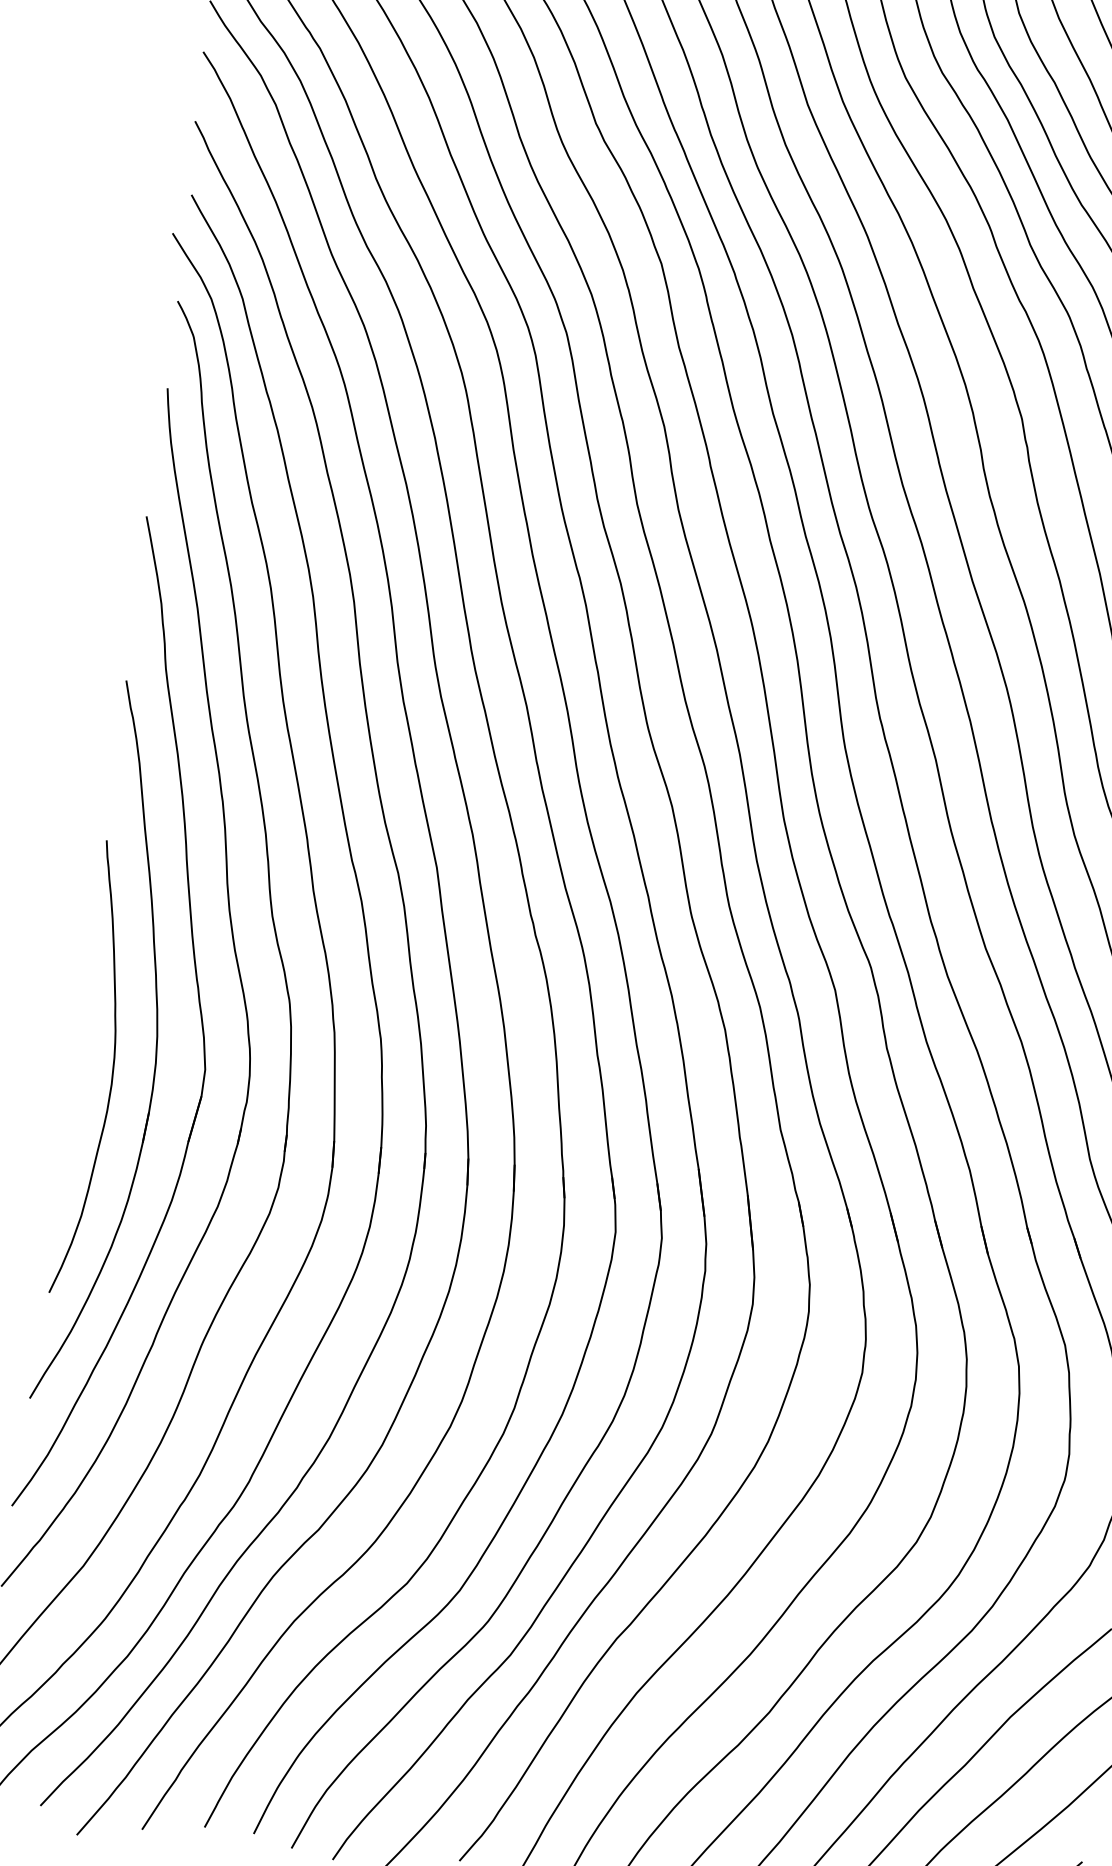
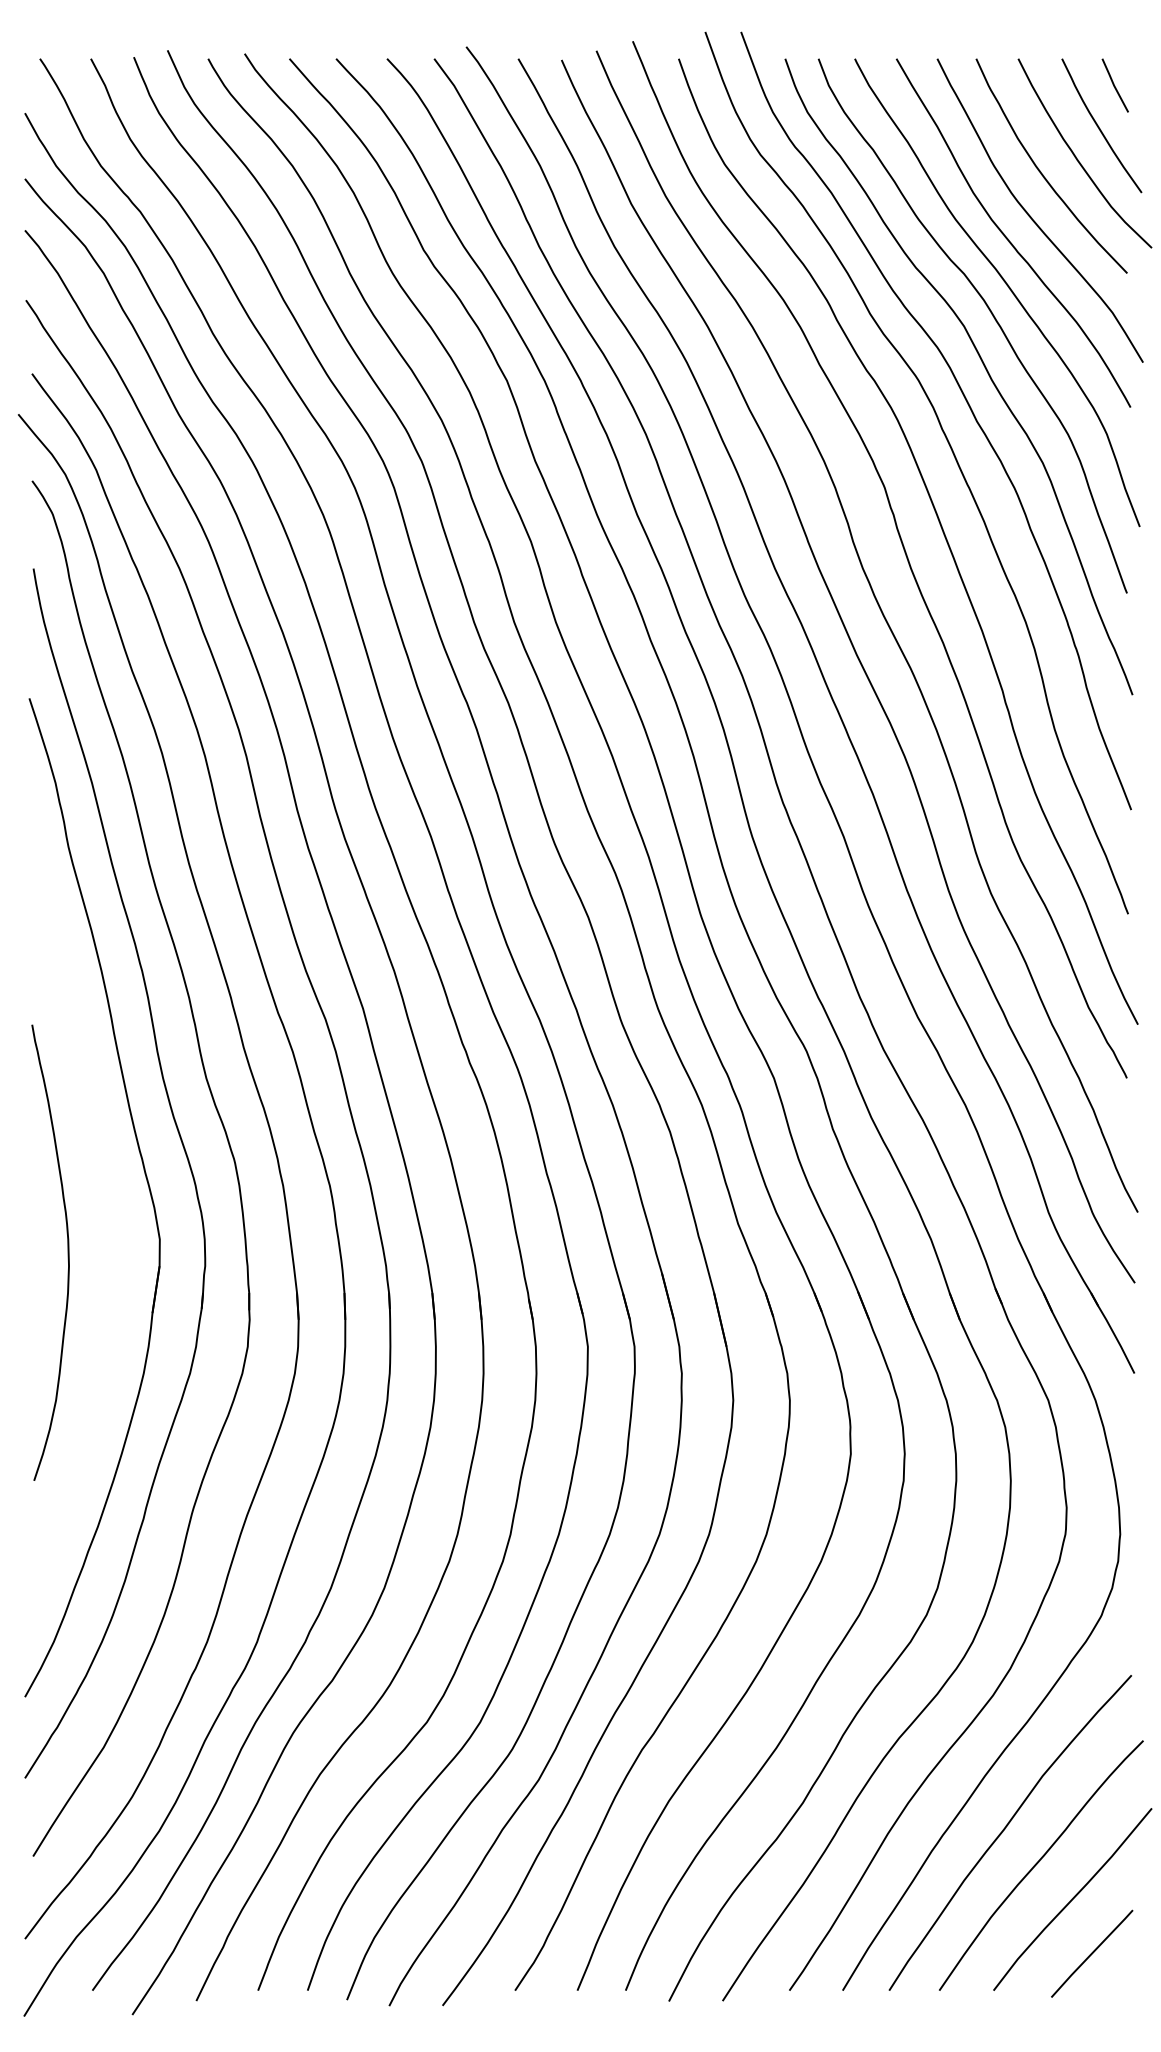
part: (155, 1047) -> (107, 1223), removed

